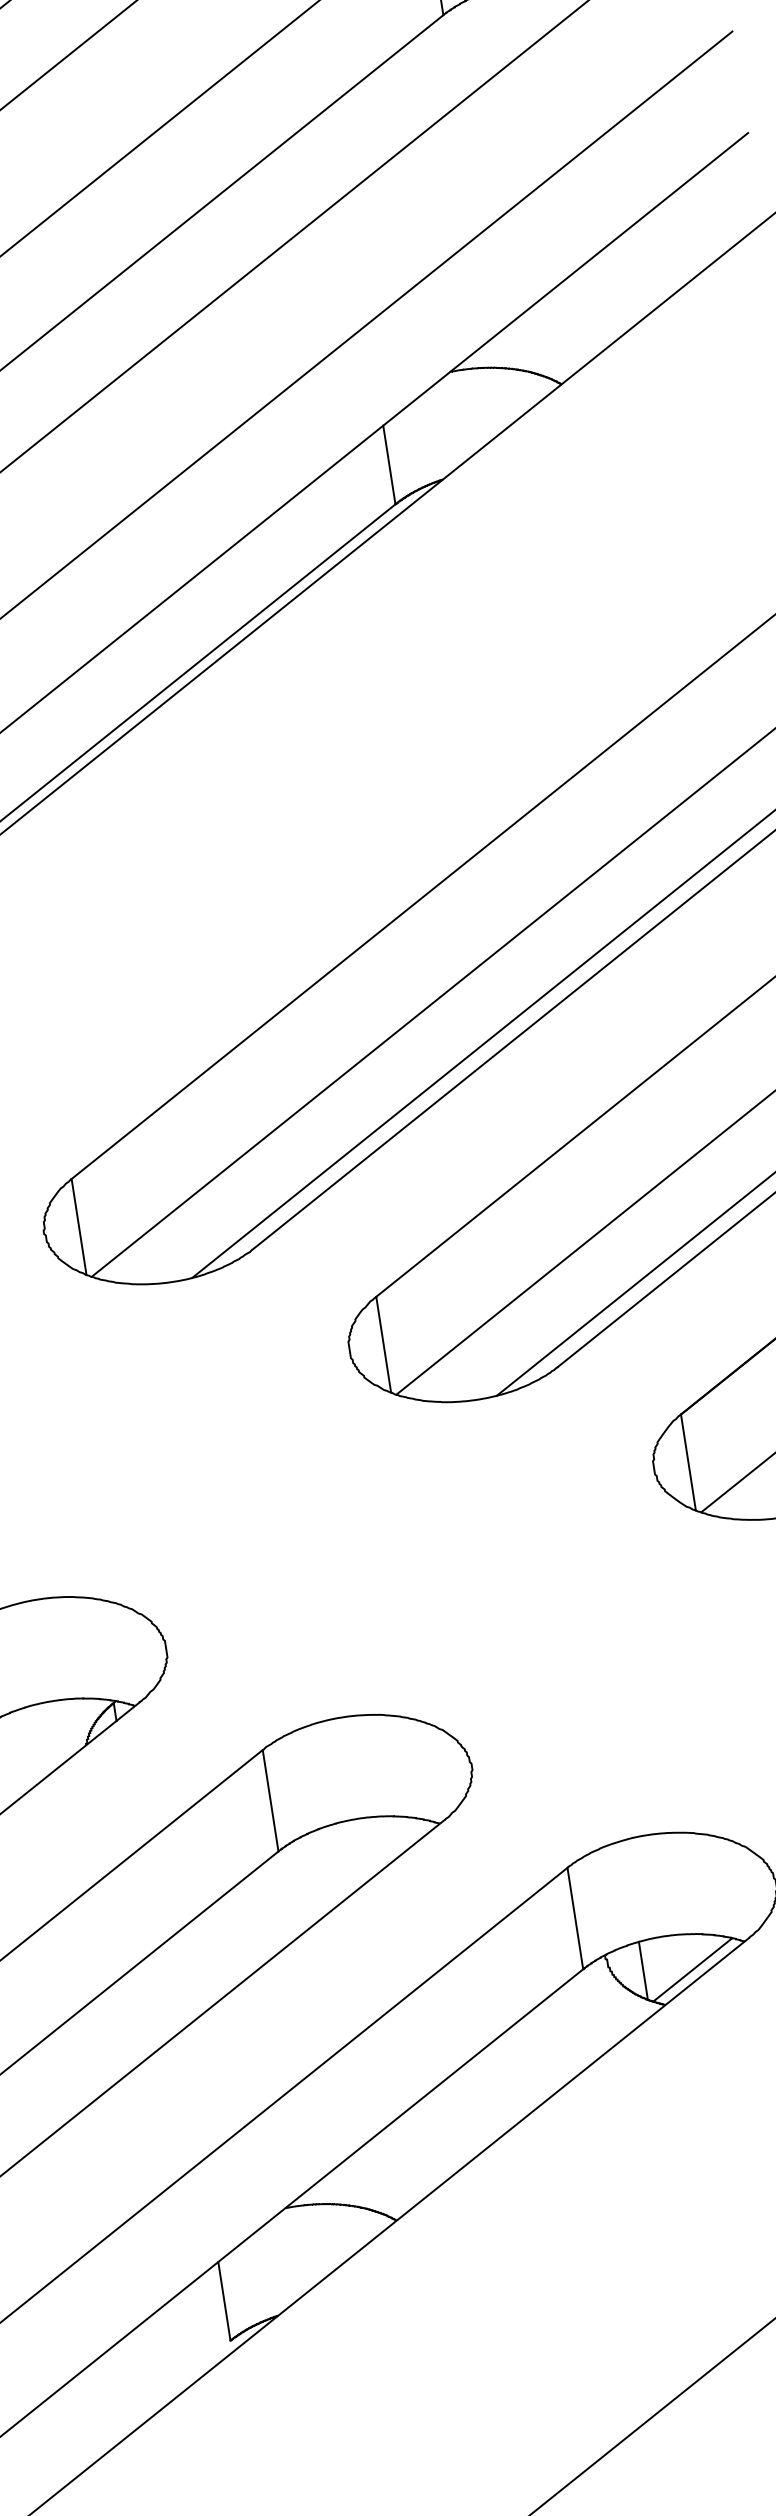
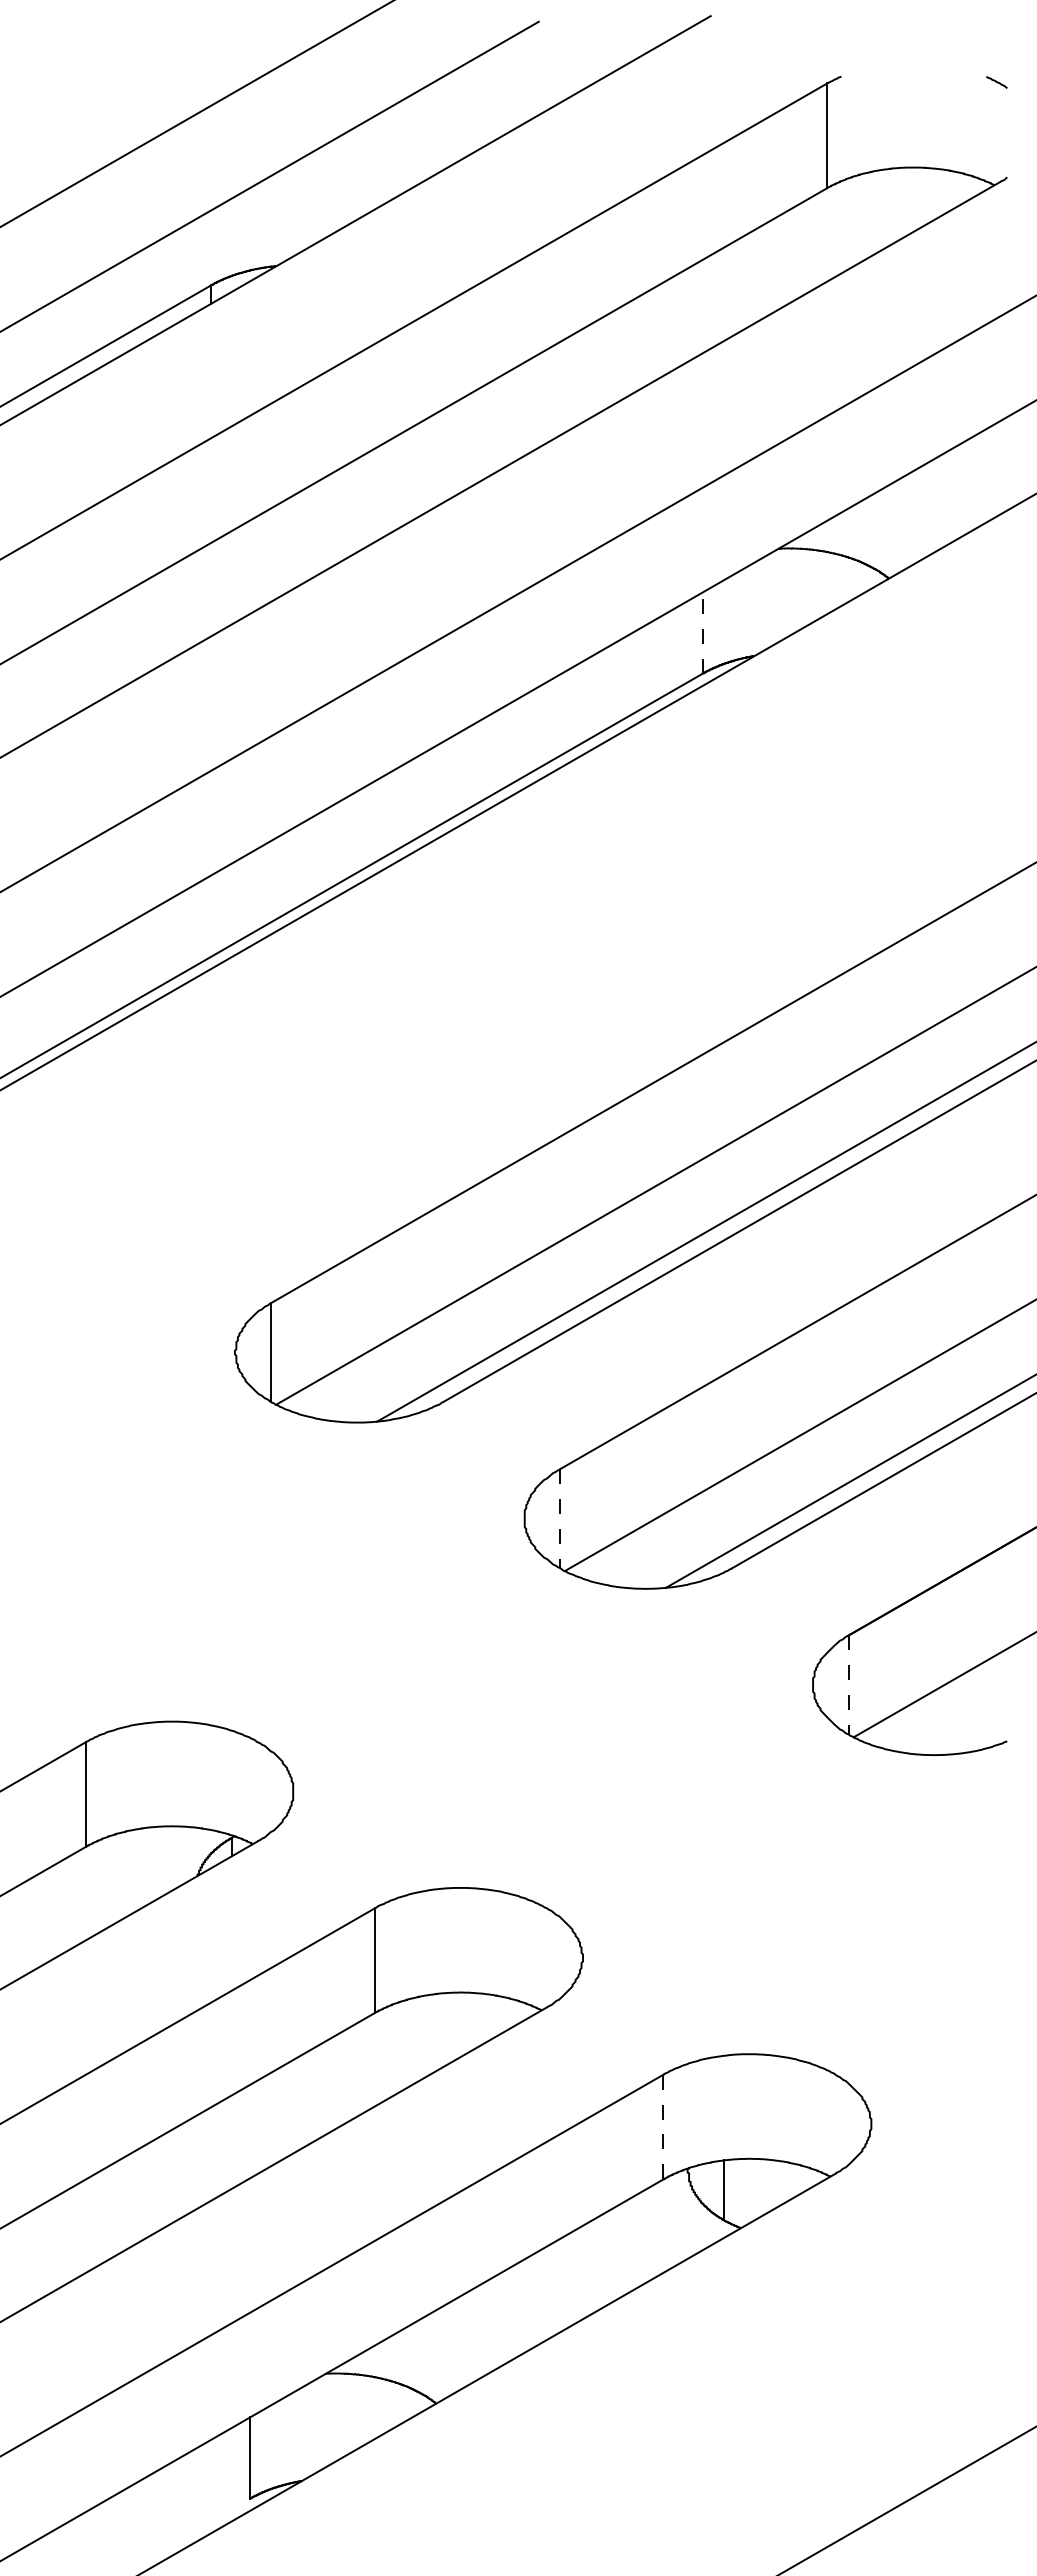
line: (388, 464) -> (702, 632), solid -> dashed
line: (383, 1344) -> (559, 1518), solid -> dashed
line: (688, 1462) -> (848, 1685), solid -> dashed
line: (575, 1919) -> (663, 2127), solid -> dashed
line: (692, 1969) -> (773, 2196), removed

